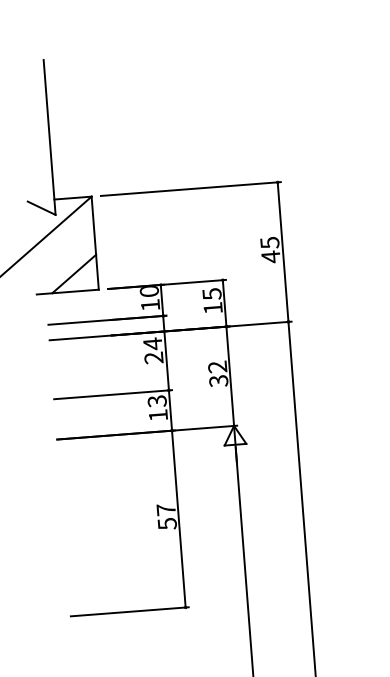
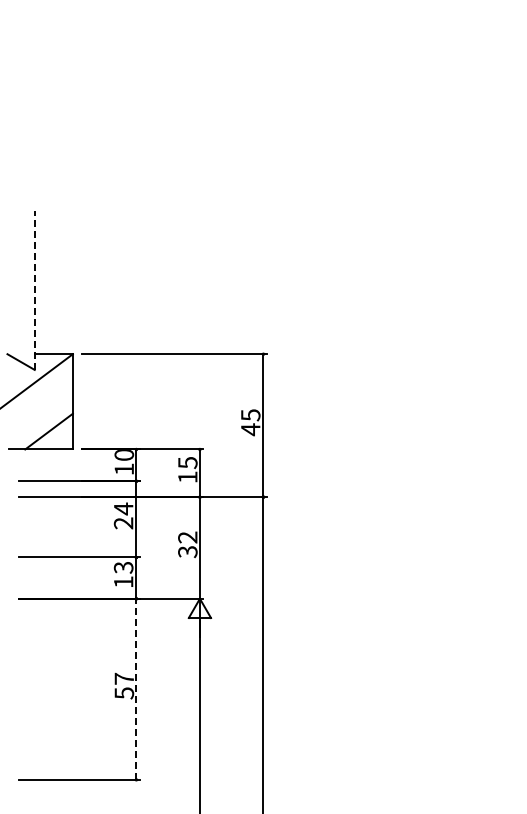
line: (49, 137) -> (34, 290), solid -> dashed
line: (178, 519) -> (136, 689), solid -> dashed

